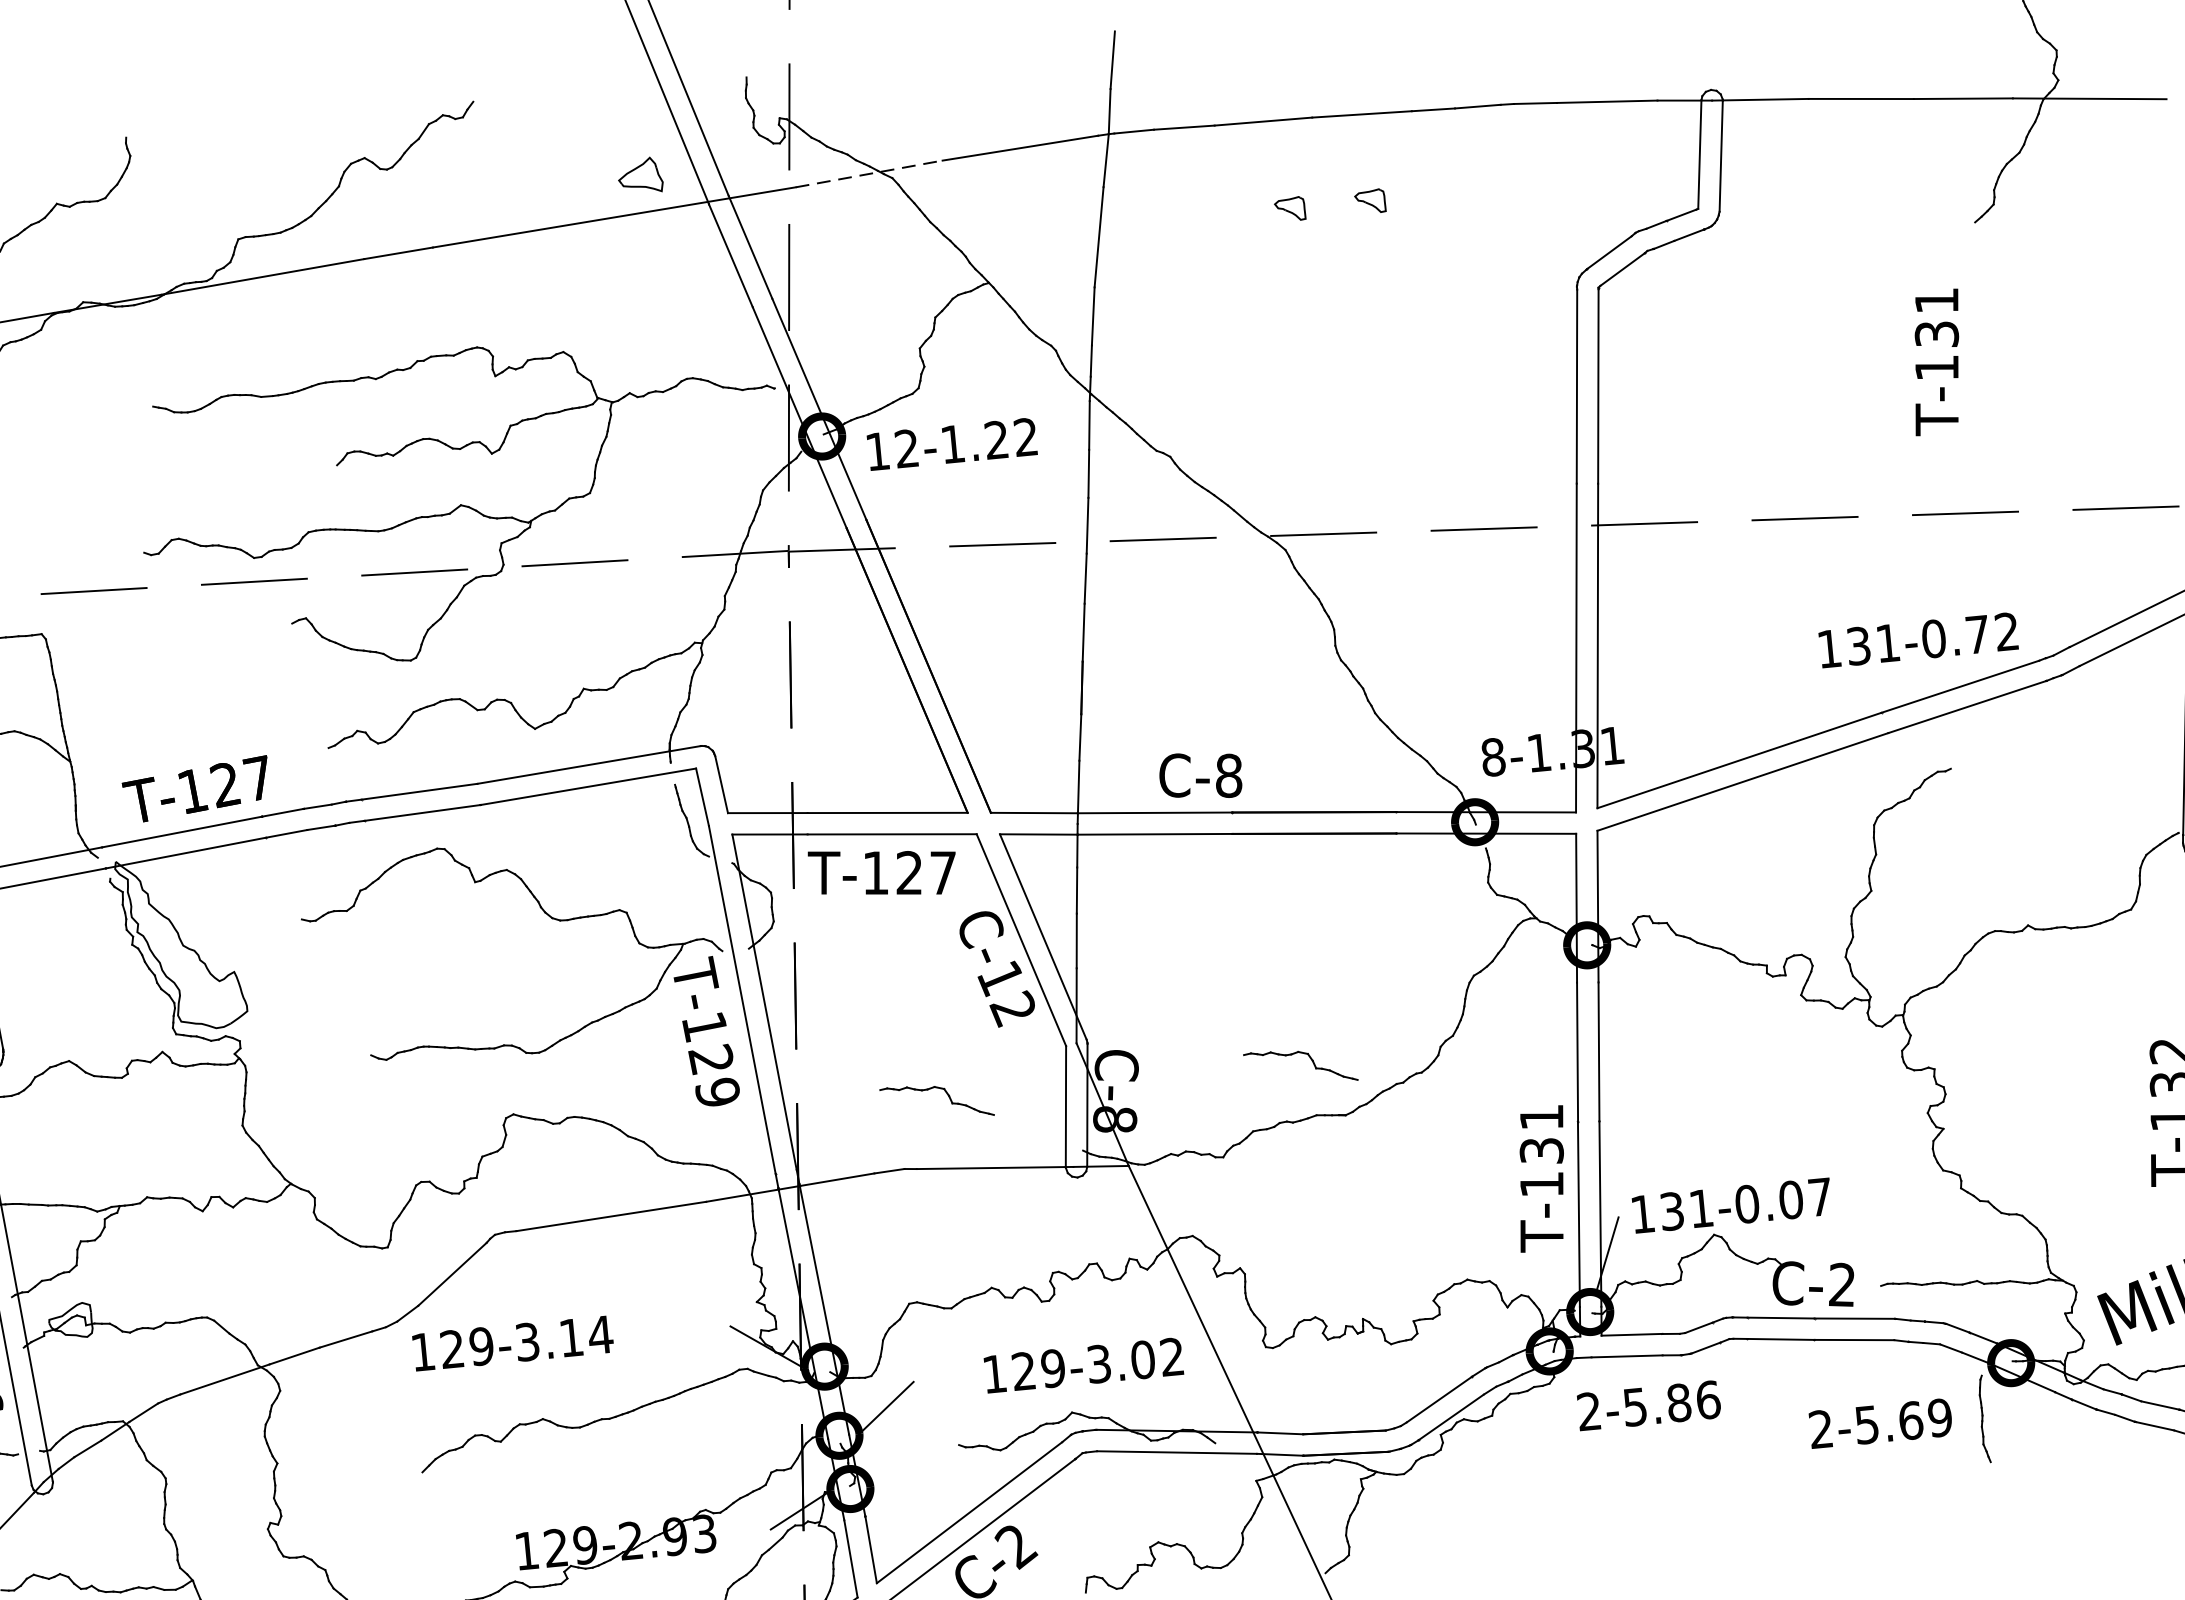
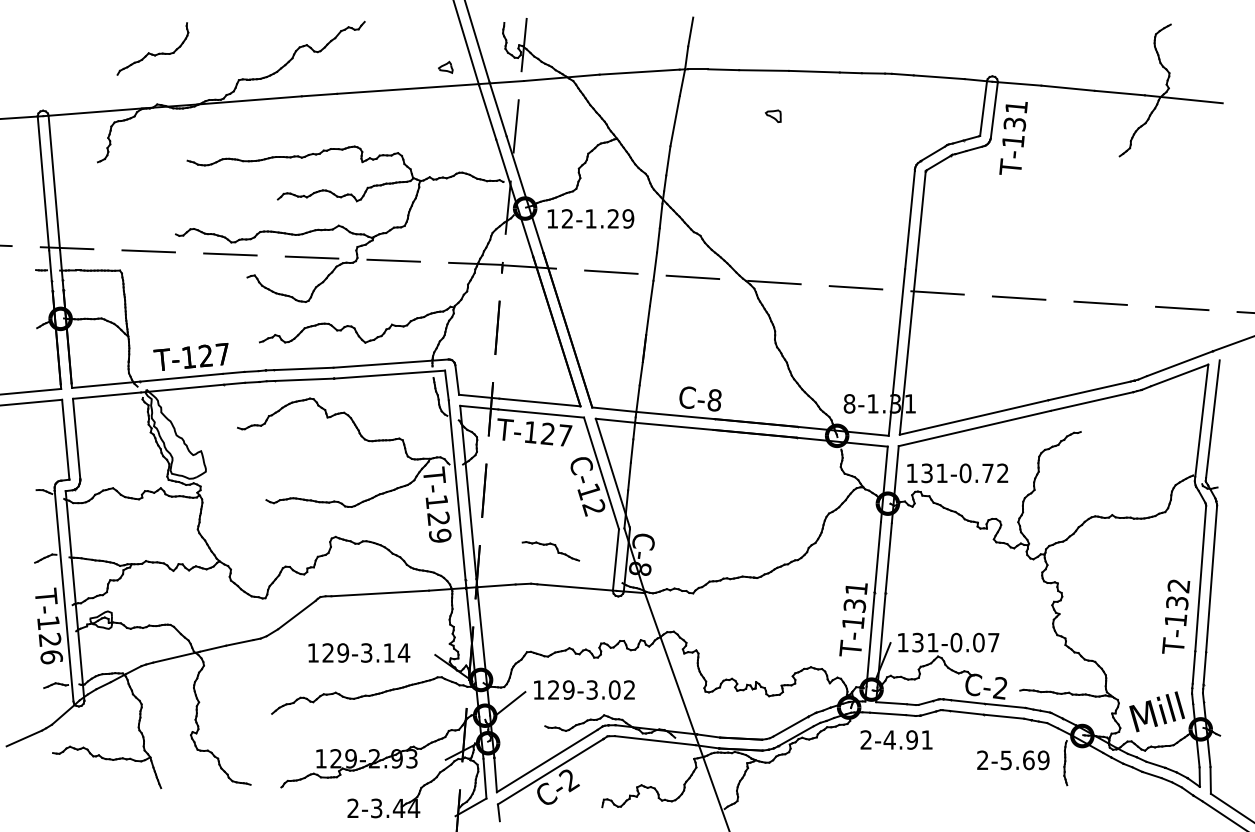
part: (639, 173) -> (445, 66), size x0.62
line: (868, 173) -> (561, 77), dashed -> solid
part: (1368, 200) -> (813, 115), removed
text: (1936, 362) -> (1013, 138), moved
text: (1026, 436) -> (628, 218), 12-1.22 -> 12-1.29
text: (1918, 640) -> (957, 473), moved
part: (1311, 1064) -> (742, 550), removed
text: (513, 1342) -> (359, 652), moved
text: (1083, 1364) -> (584, 689), moved
text: (1671, 1402) -> (908, 739), 2-5.86 -> 2-4.91

